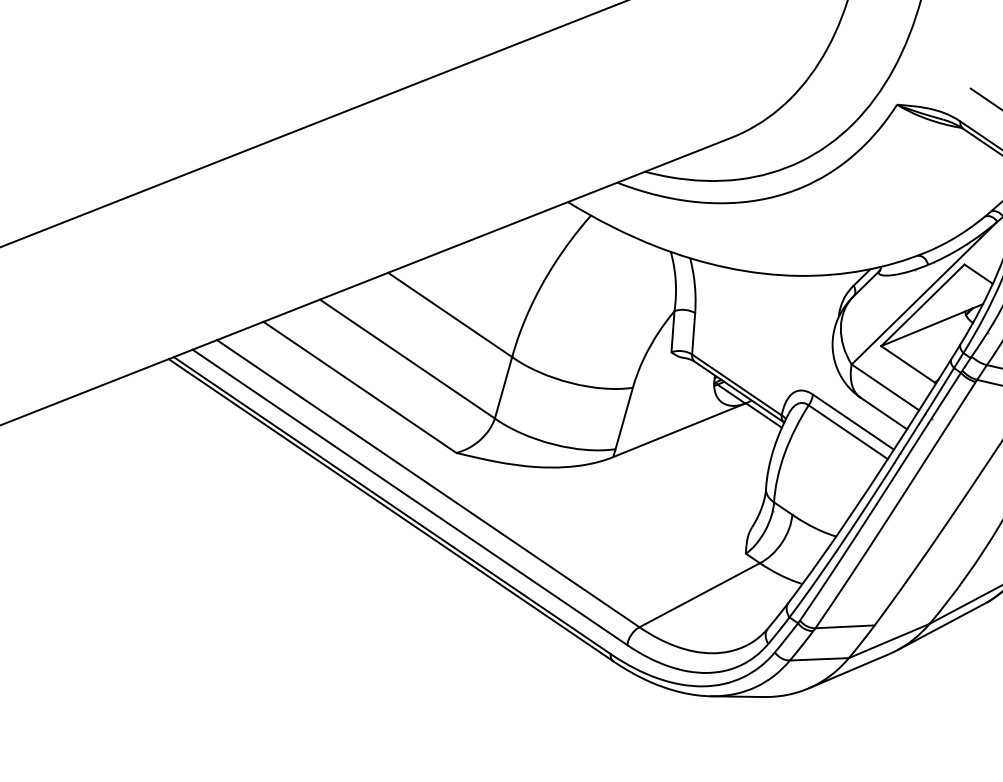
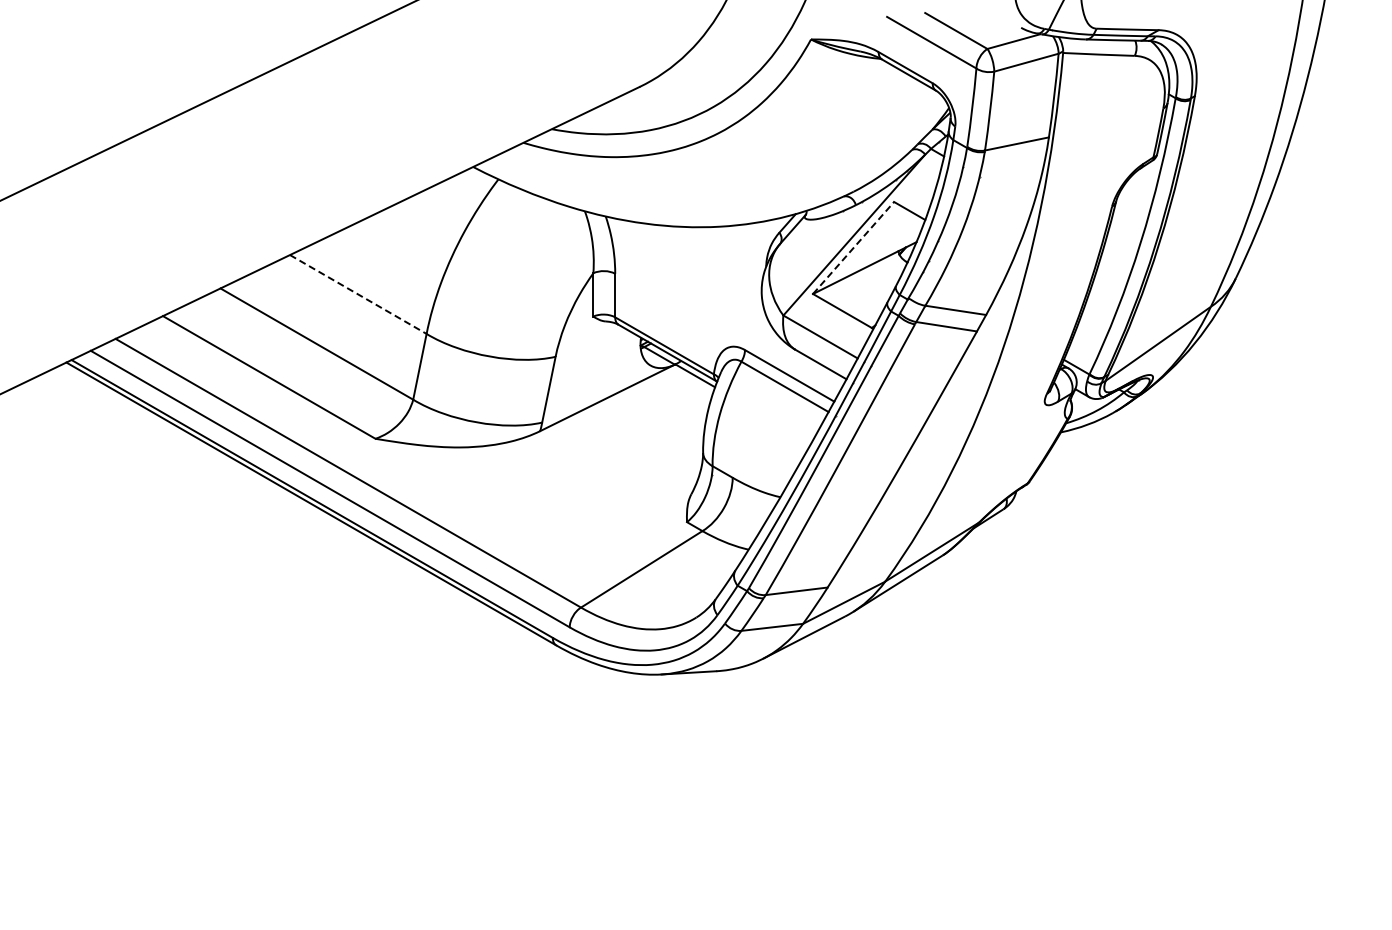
line: (922, 304) -> (853, 247), solid -> dashed
line: (450, 314) -> (358, 294), solid -> dashed

